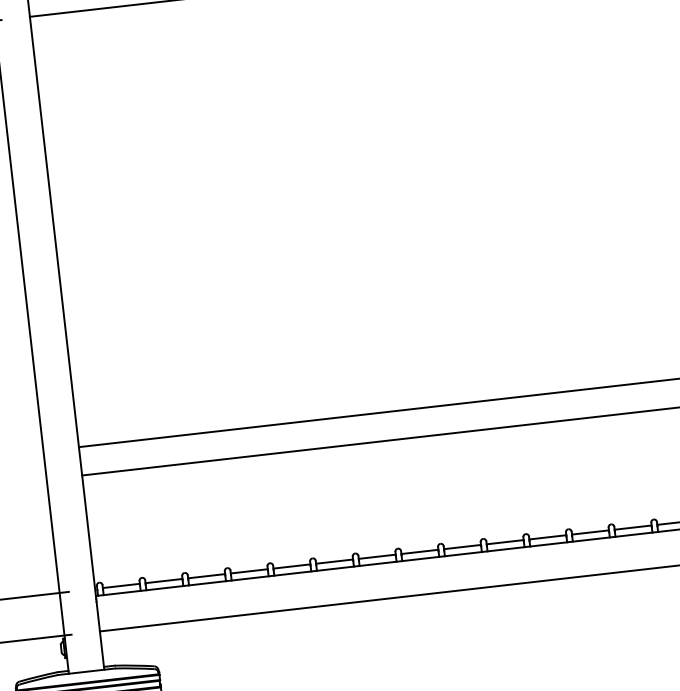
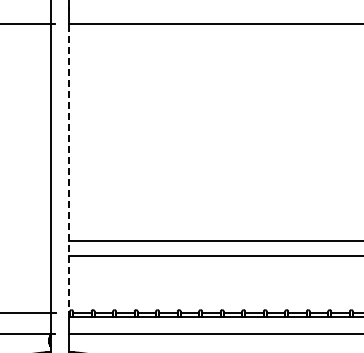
line: (64, 308) -> (69, 171), solid -> dashed

